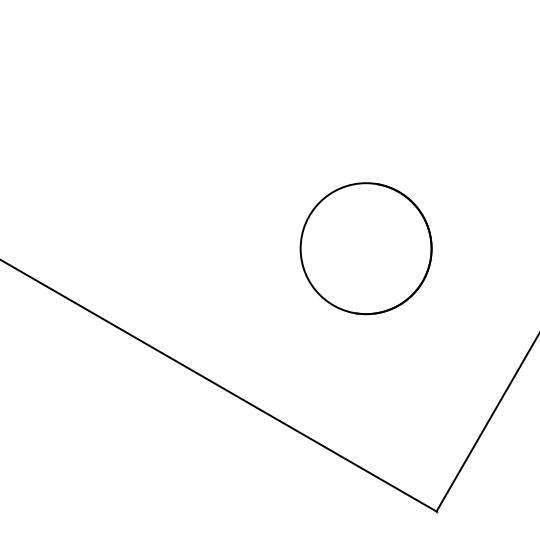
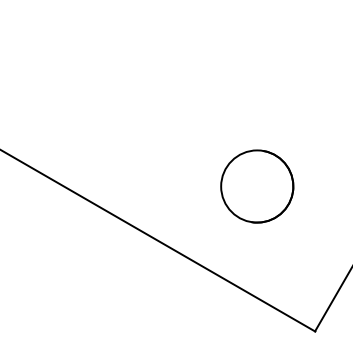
circle: (366, 248) -> (257, 186), moved

